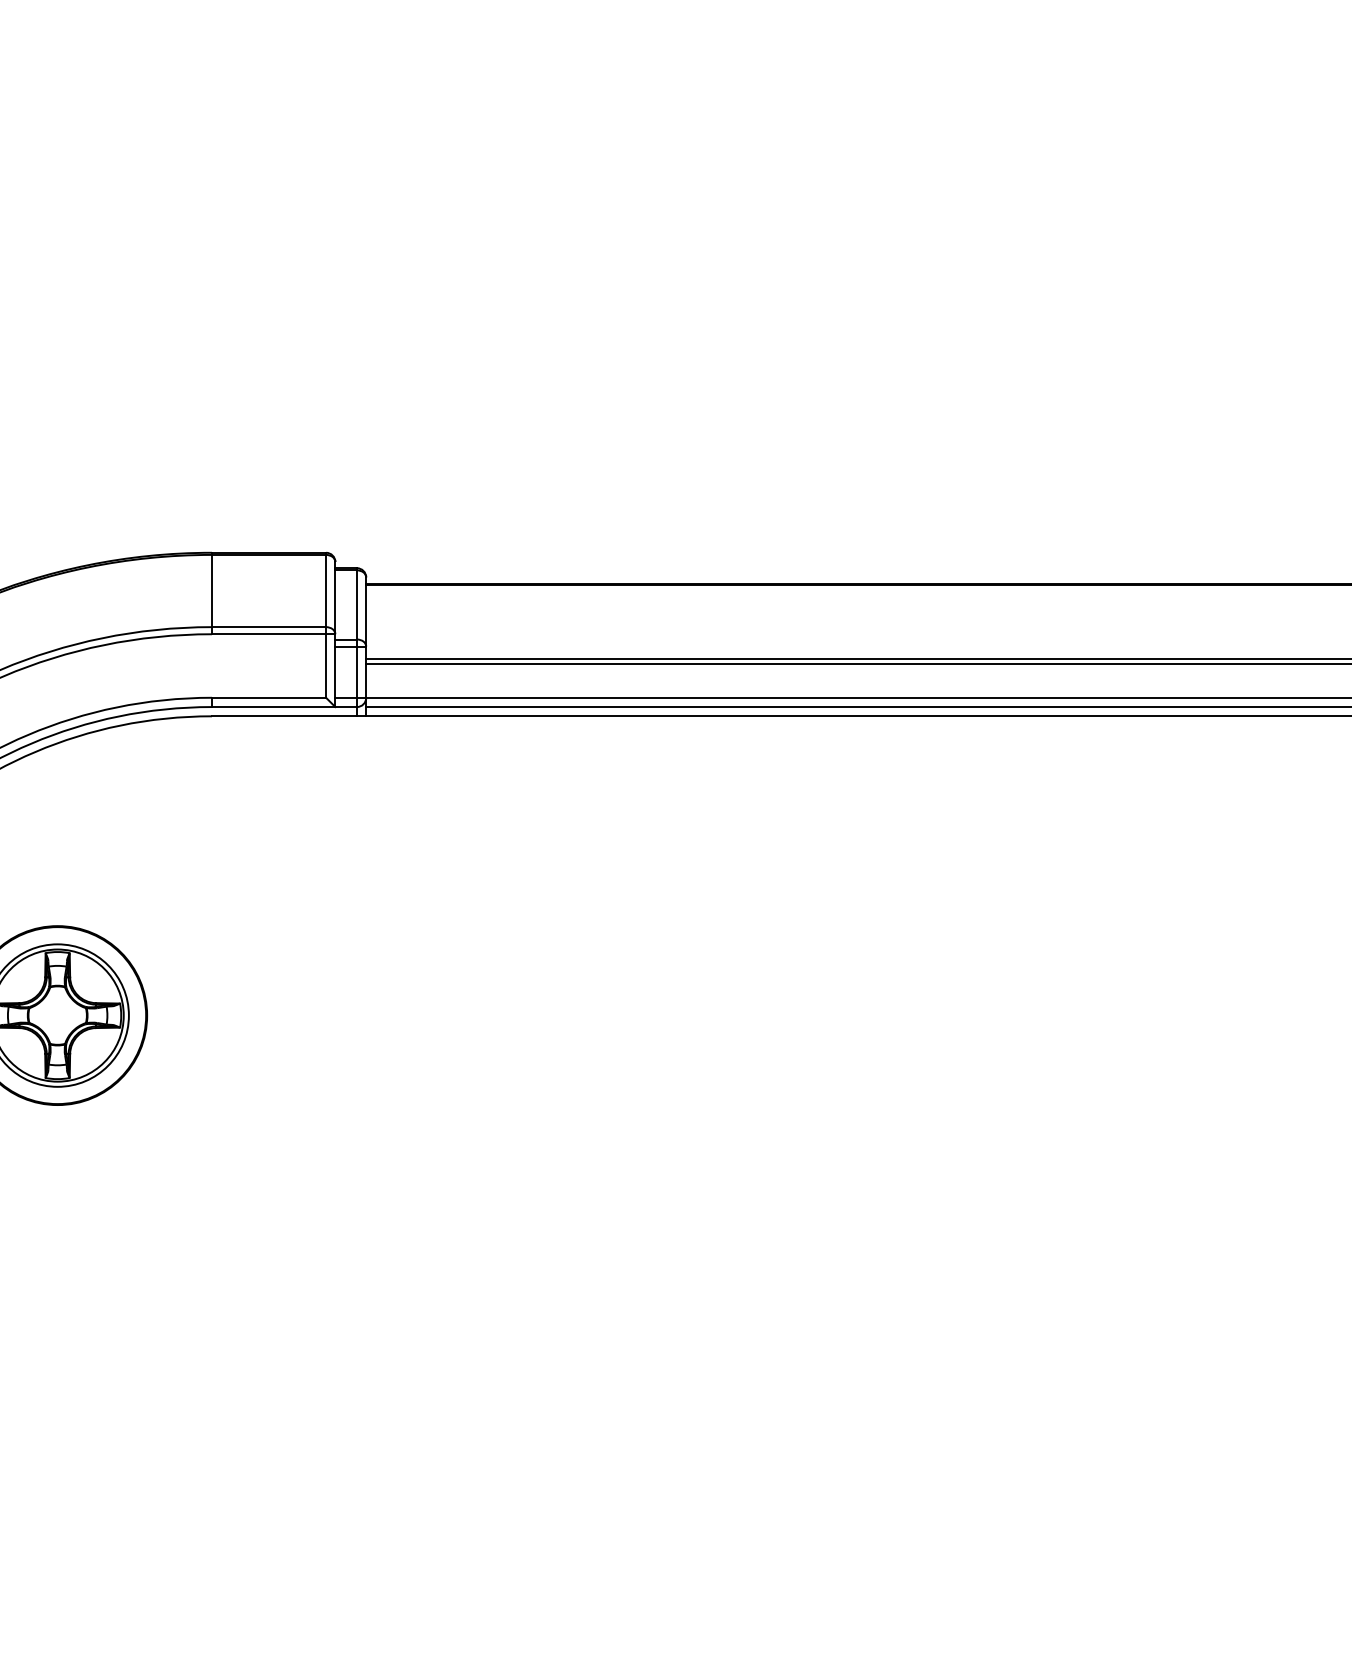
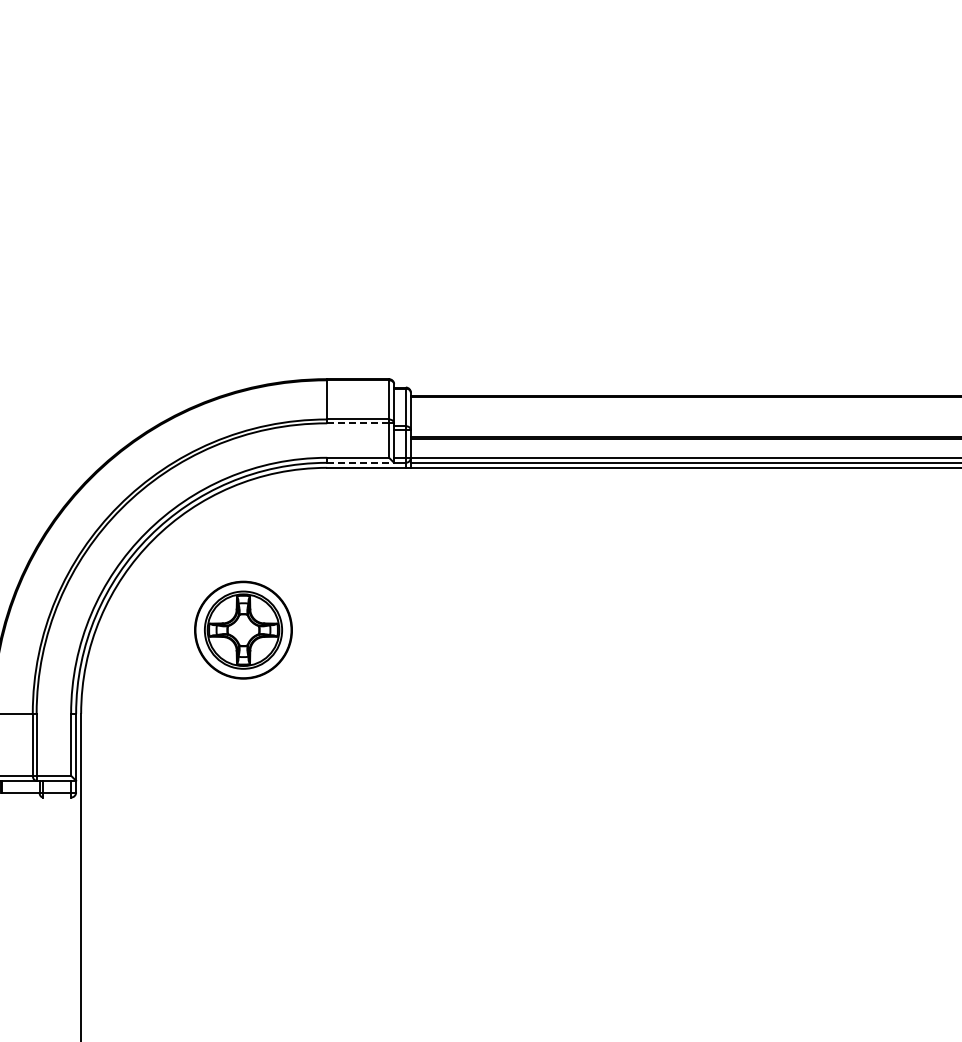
line: (269, 634) -> (358, 423), solid -> dashed
line: (275, 706) -> (361, 462), solid -> dashed

